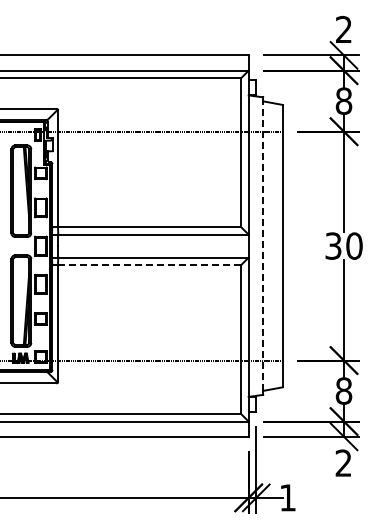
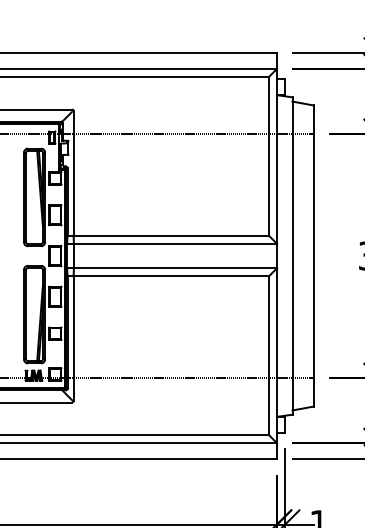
line: (263, 246) -> (292, 256), dashed -> solid
line: (149, 265) -> (171, 276), dashed -> solid

